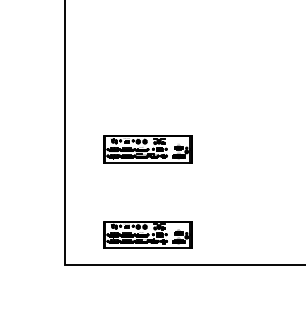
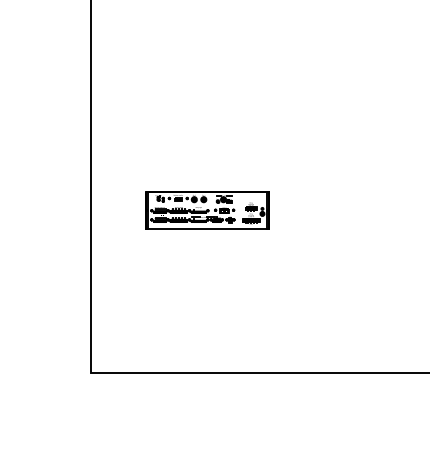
part: (147, 234) -> (207, 330), removed

